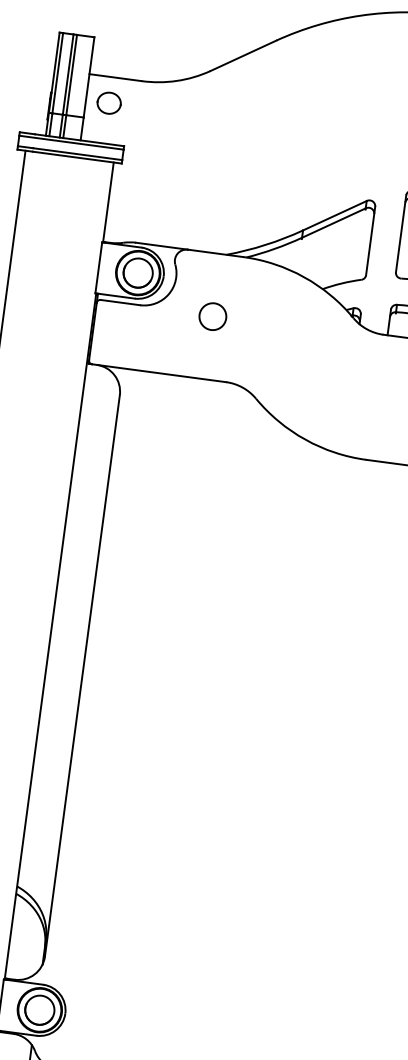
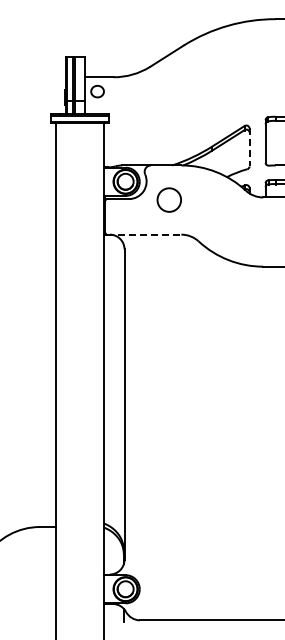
line: (370, 240) -> (249, 147), solid -> dashed
circle: (213, 315) -> (169, 199), size x1.6
line: (159, 373) -> (144, 234), solid -> dashed

